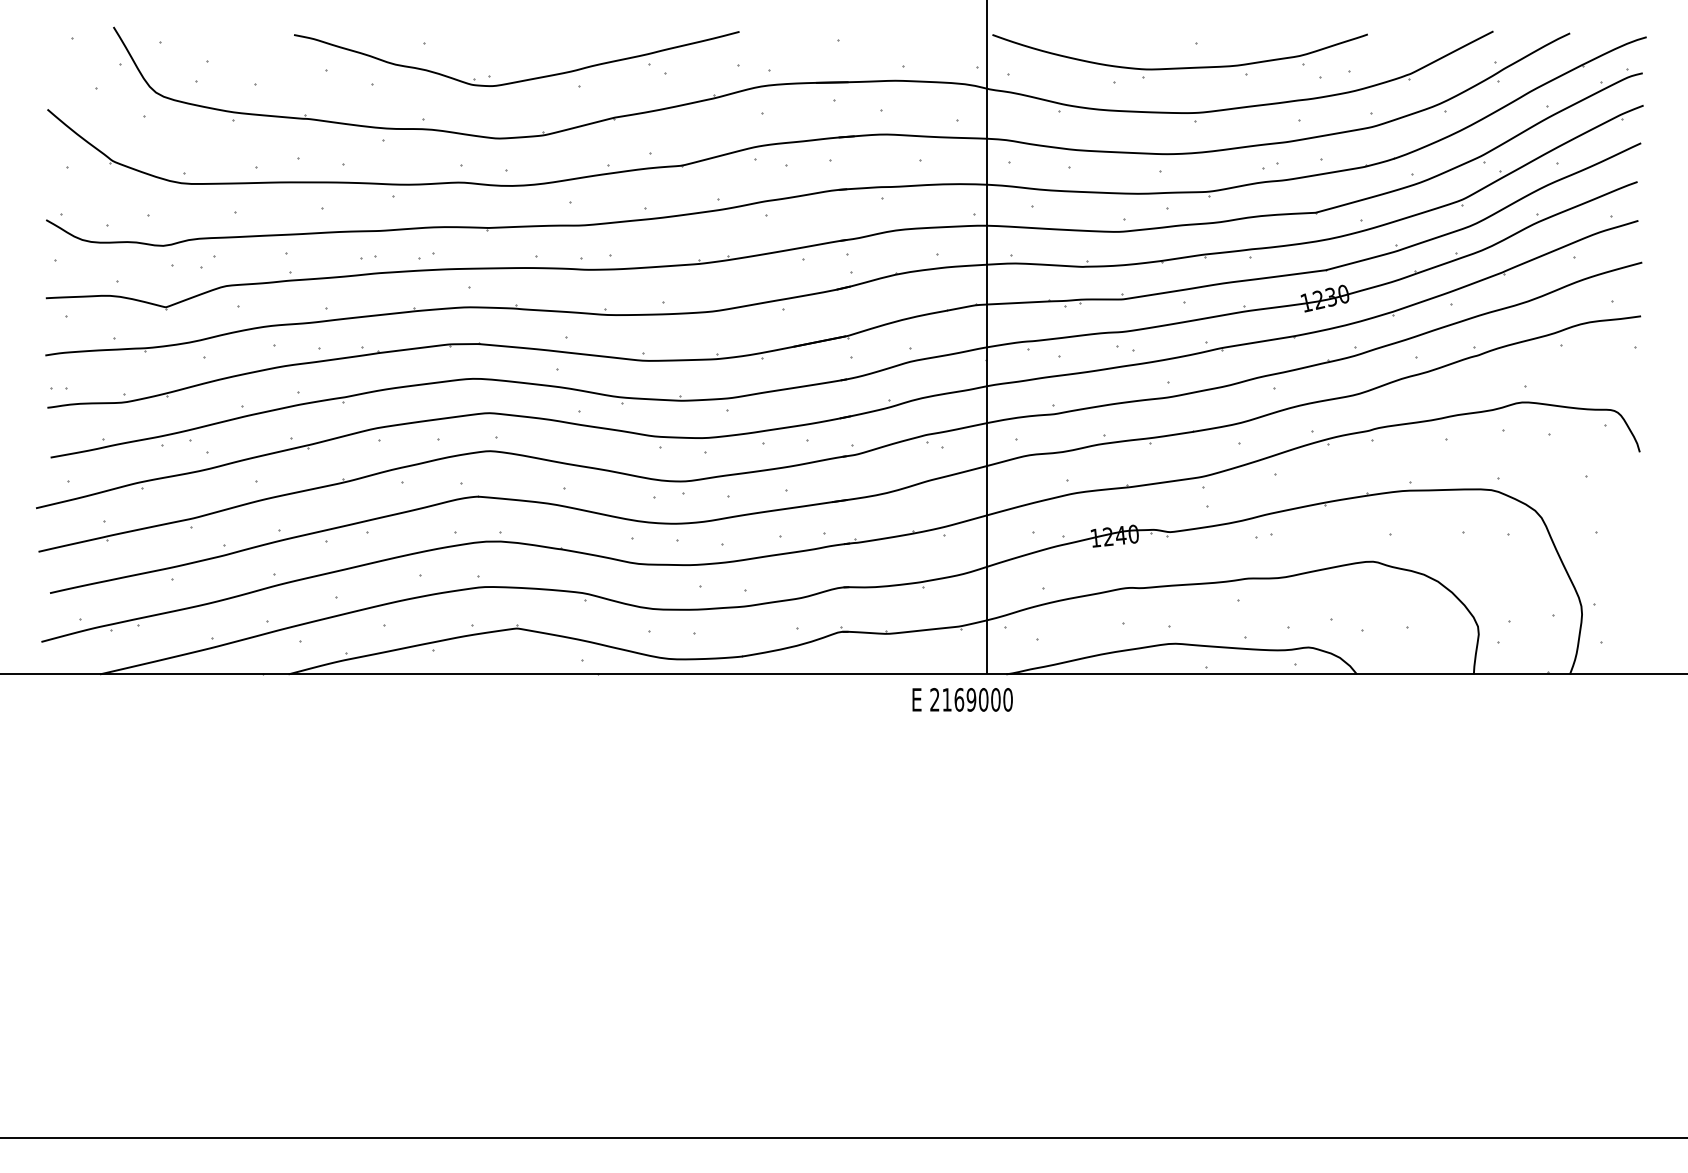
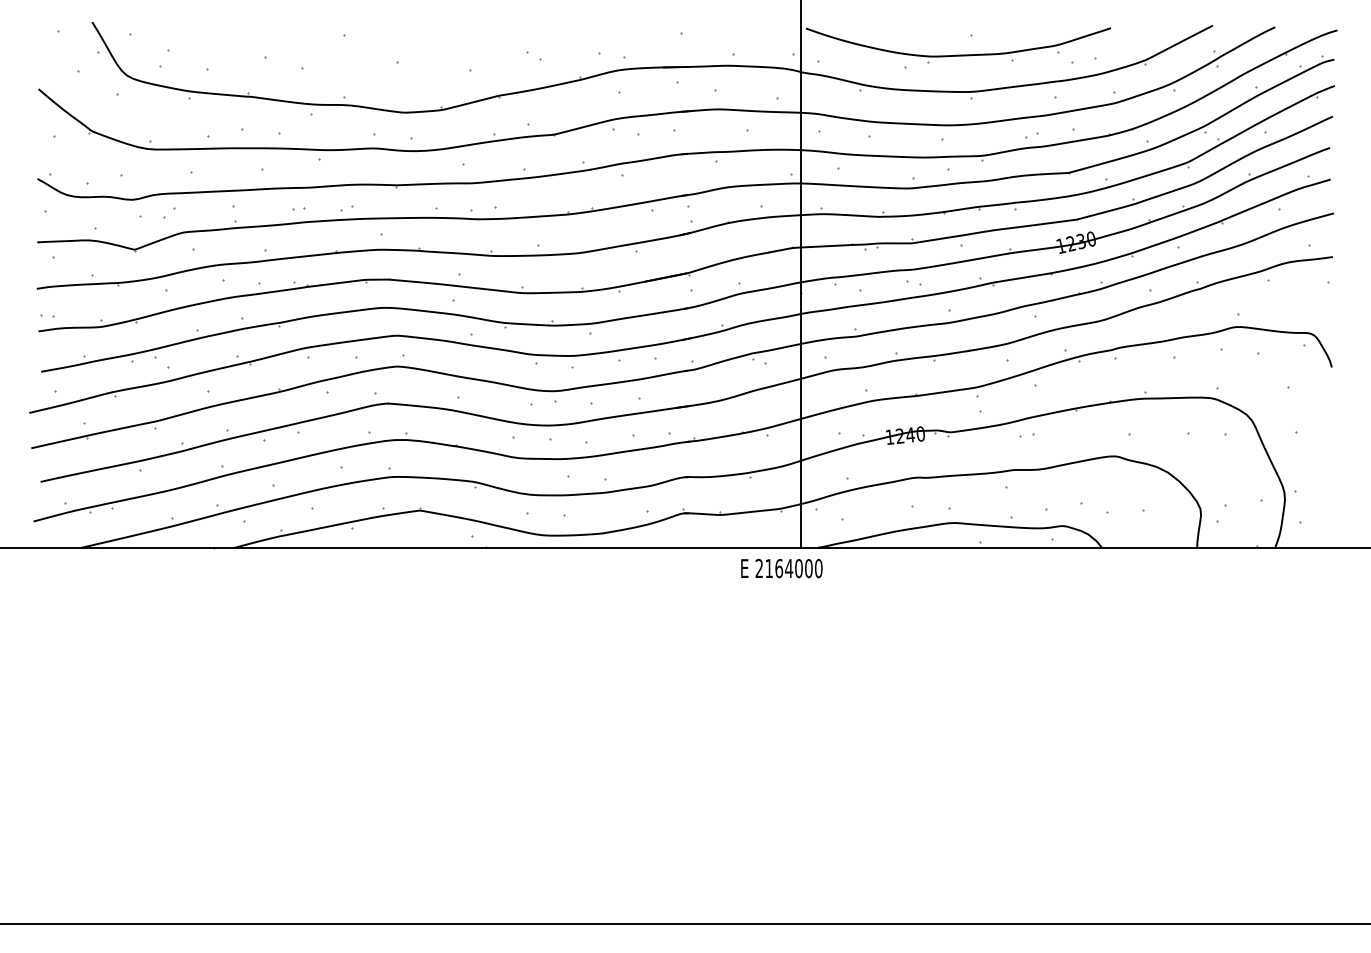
part: (518, 80) -> (421, 65), removed
text: (971, 699) -> (789, 568), 2169000 -> 2164000

